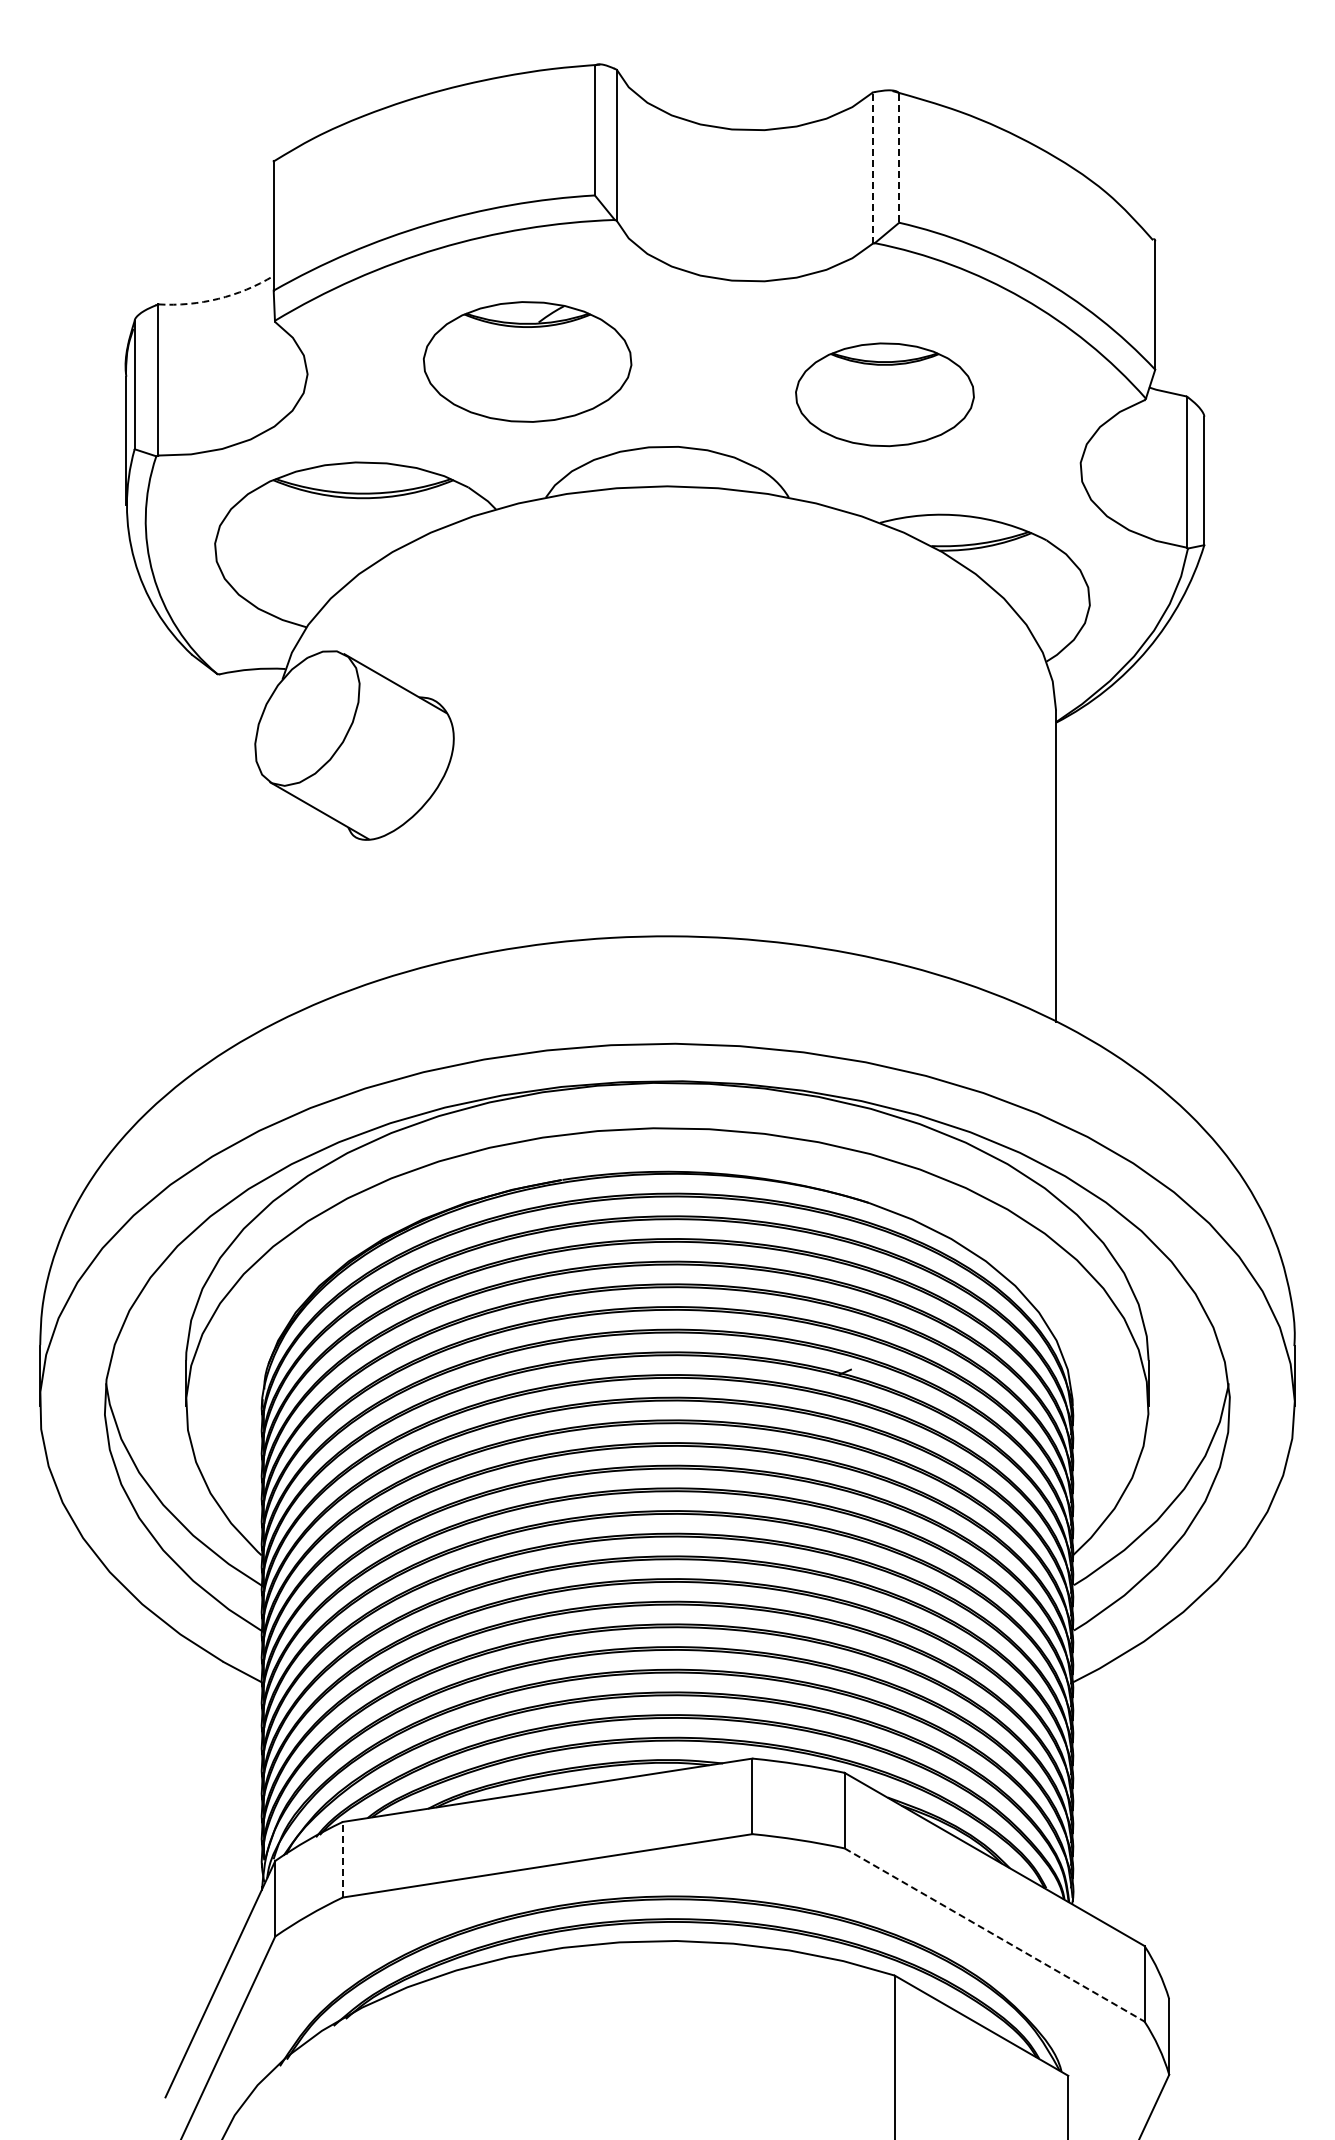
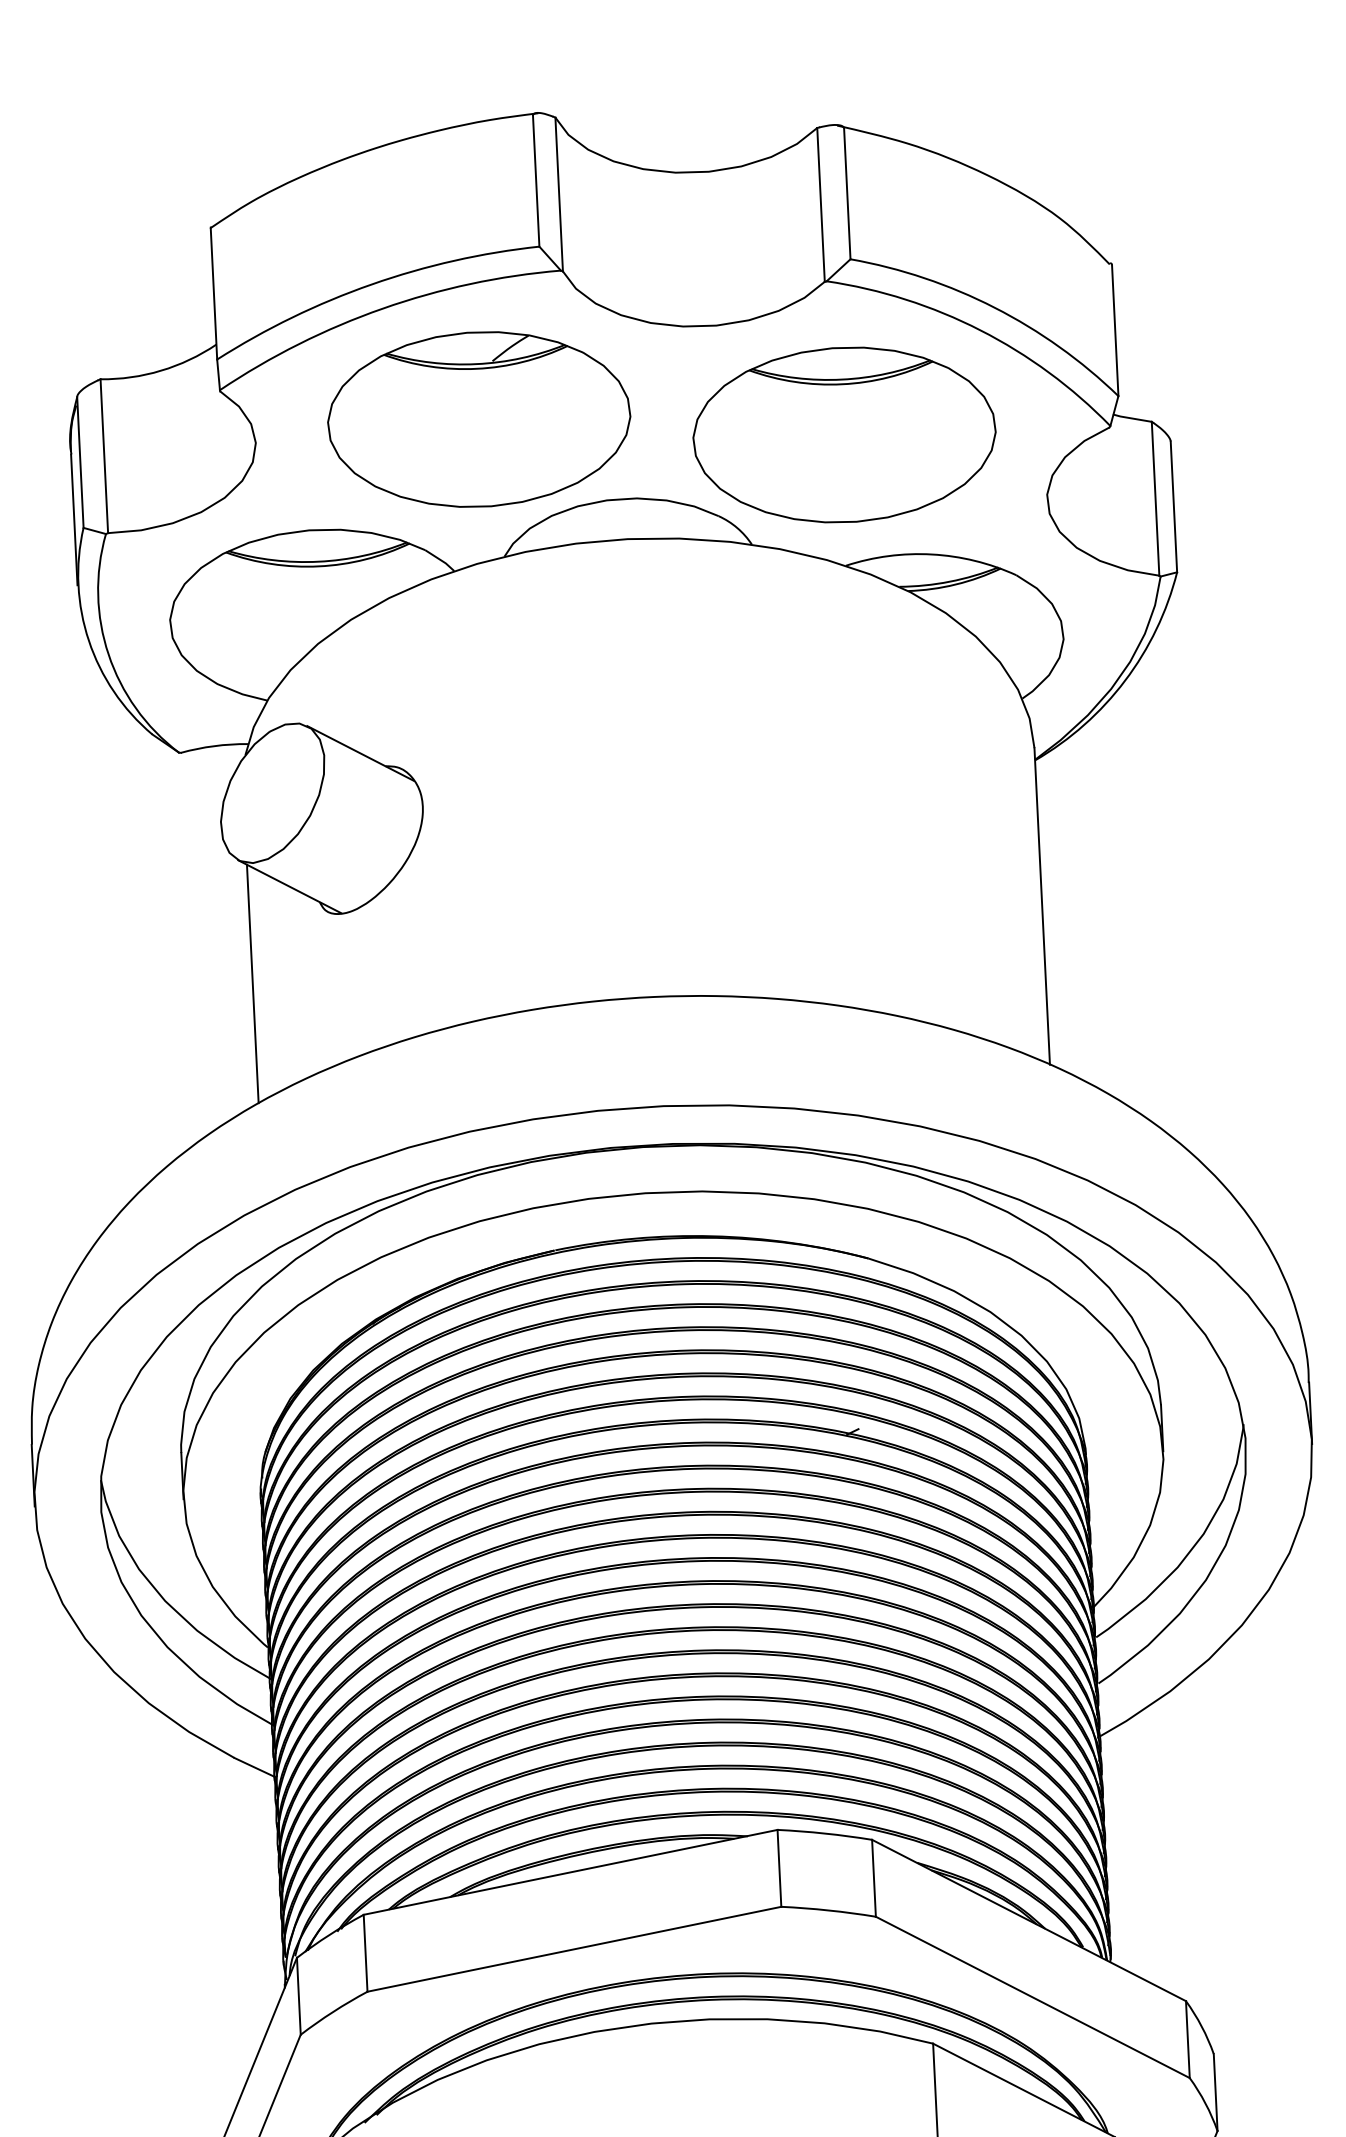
line: (899, 159) -> (847, 194), dashed -> solid
line: (872, 168) -> (820, 205), dashed -> solid
arc: (218, 298) -> (161, 370), dashed -> solid
part: (527, 361) -> (479, 419), size x1.43
part: (884, 394) -> (844, 434), size x1.67
line: (278, 904) -> (252, 984), added
line: (342, 1859) -> (365, 1953), dashed -> solid
line: (995, 1935) -> (1033, 1997), dashed -> solid

